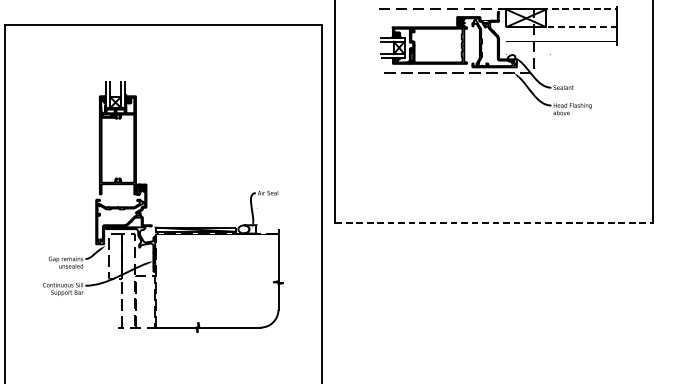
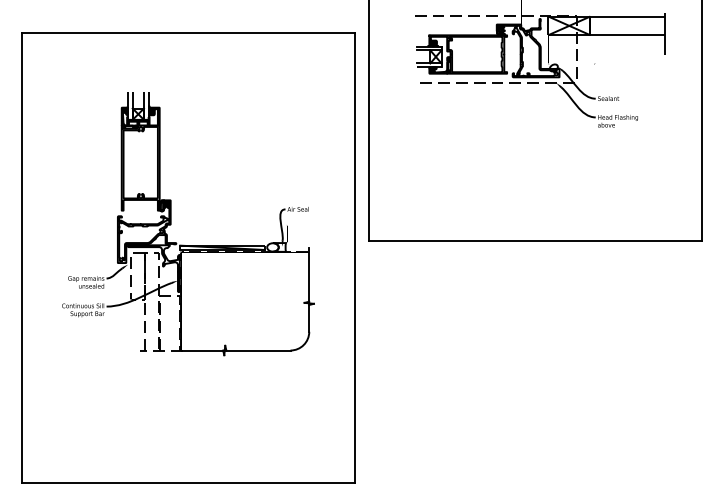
line: (546, 17) -> (590, 25), dashed -> solid
line: (494, 222) -> (535, 240), dashed -> solid

